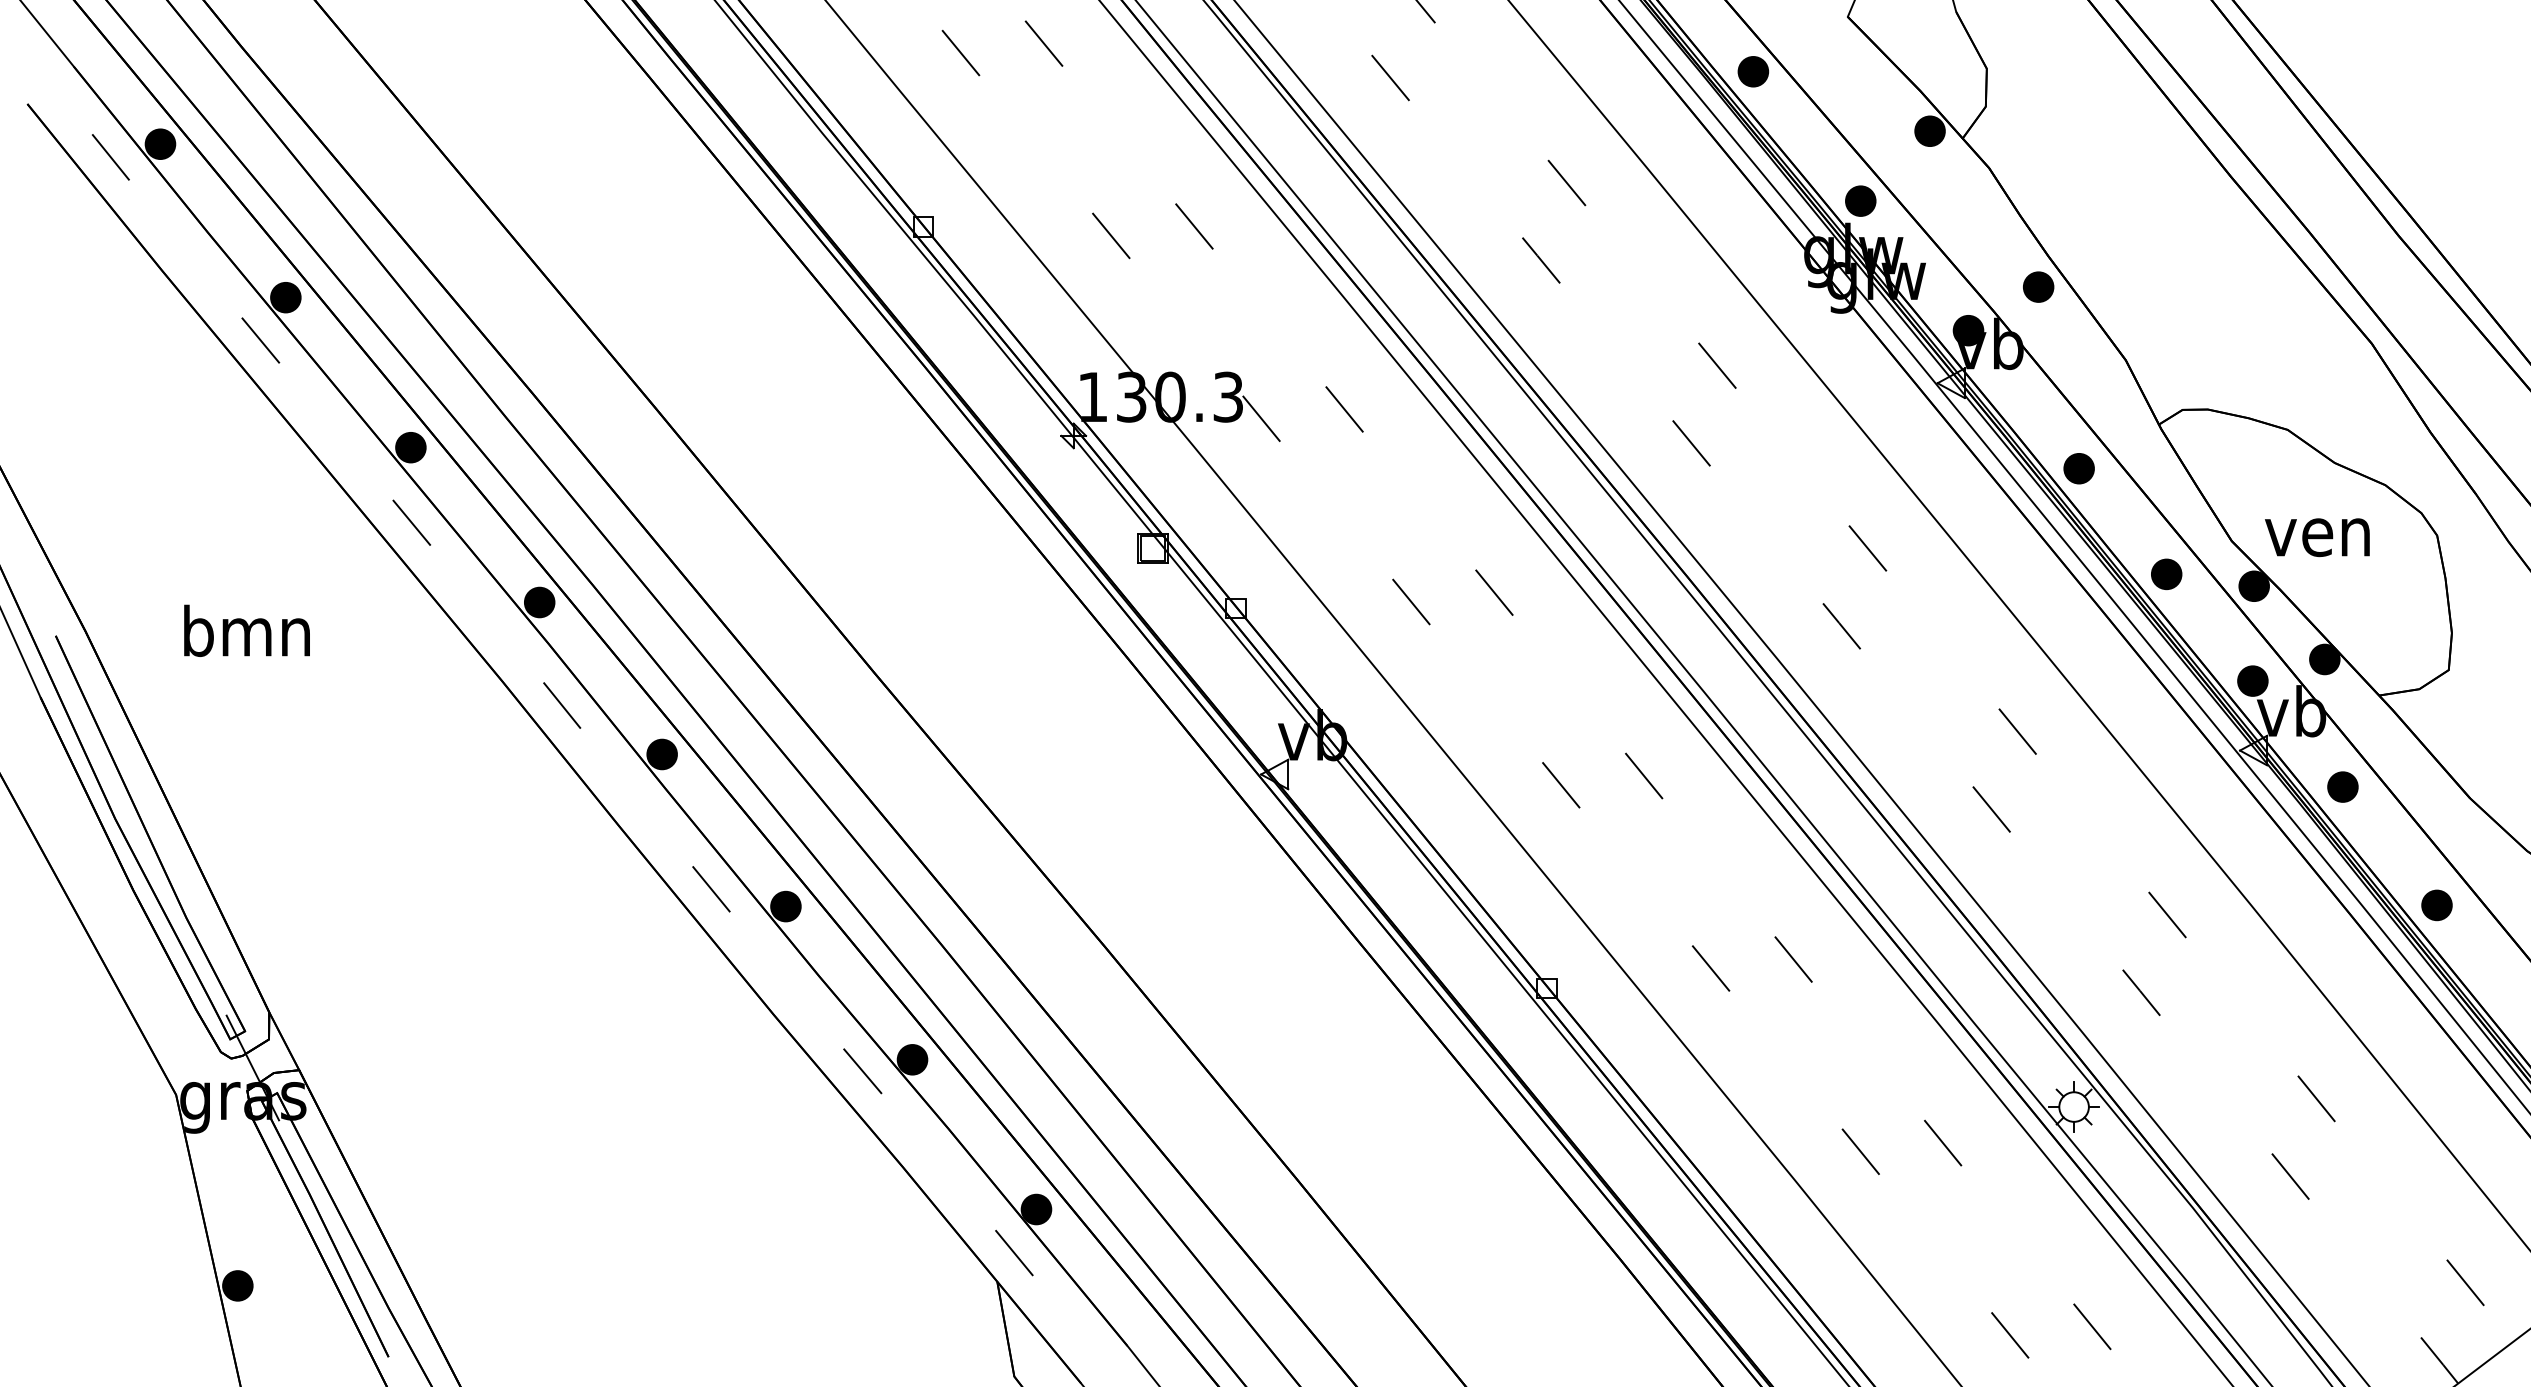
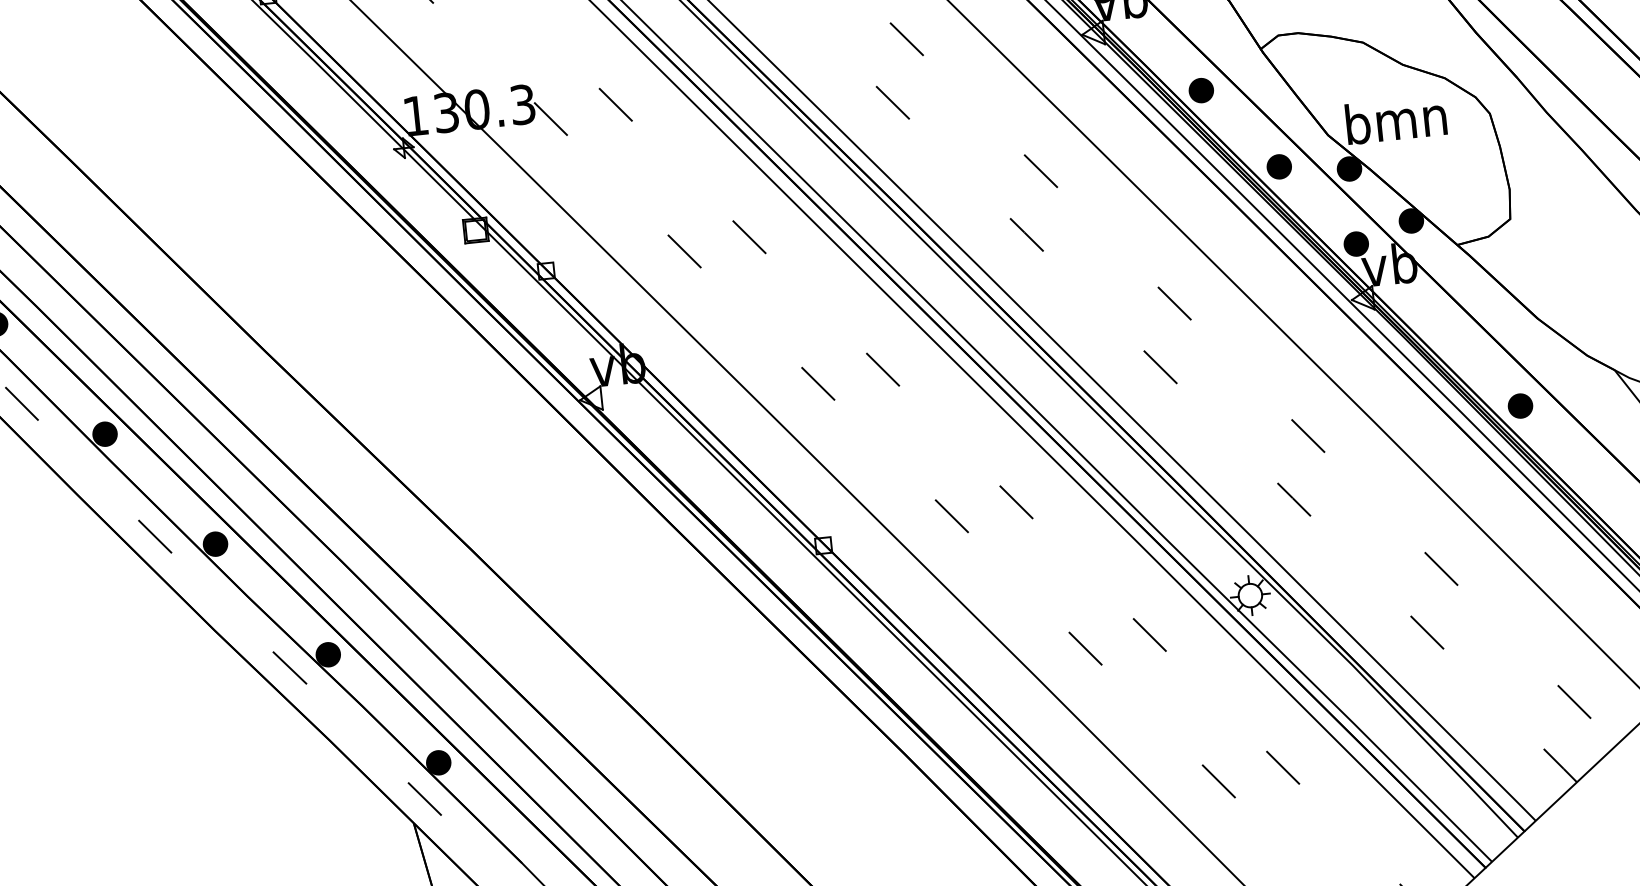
text: (2318, 530) -> (1395, 119), ven -> bmn
part: (2342, 786) -> (1435, 319), removed

